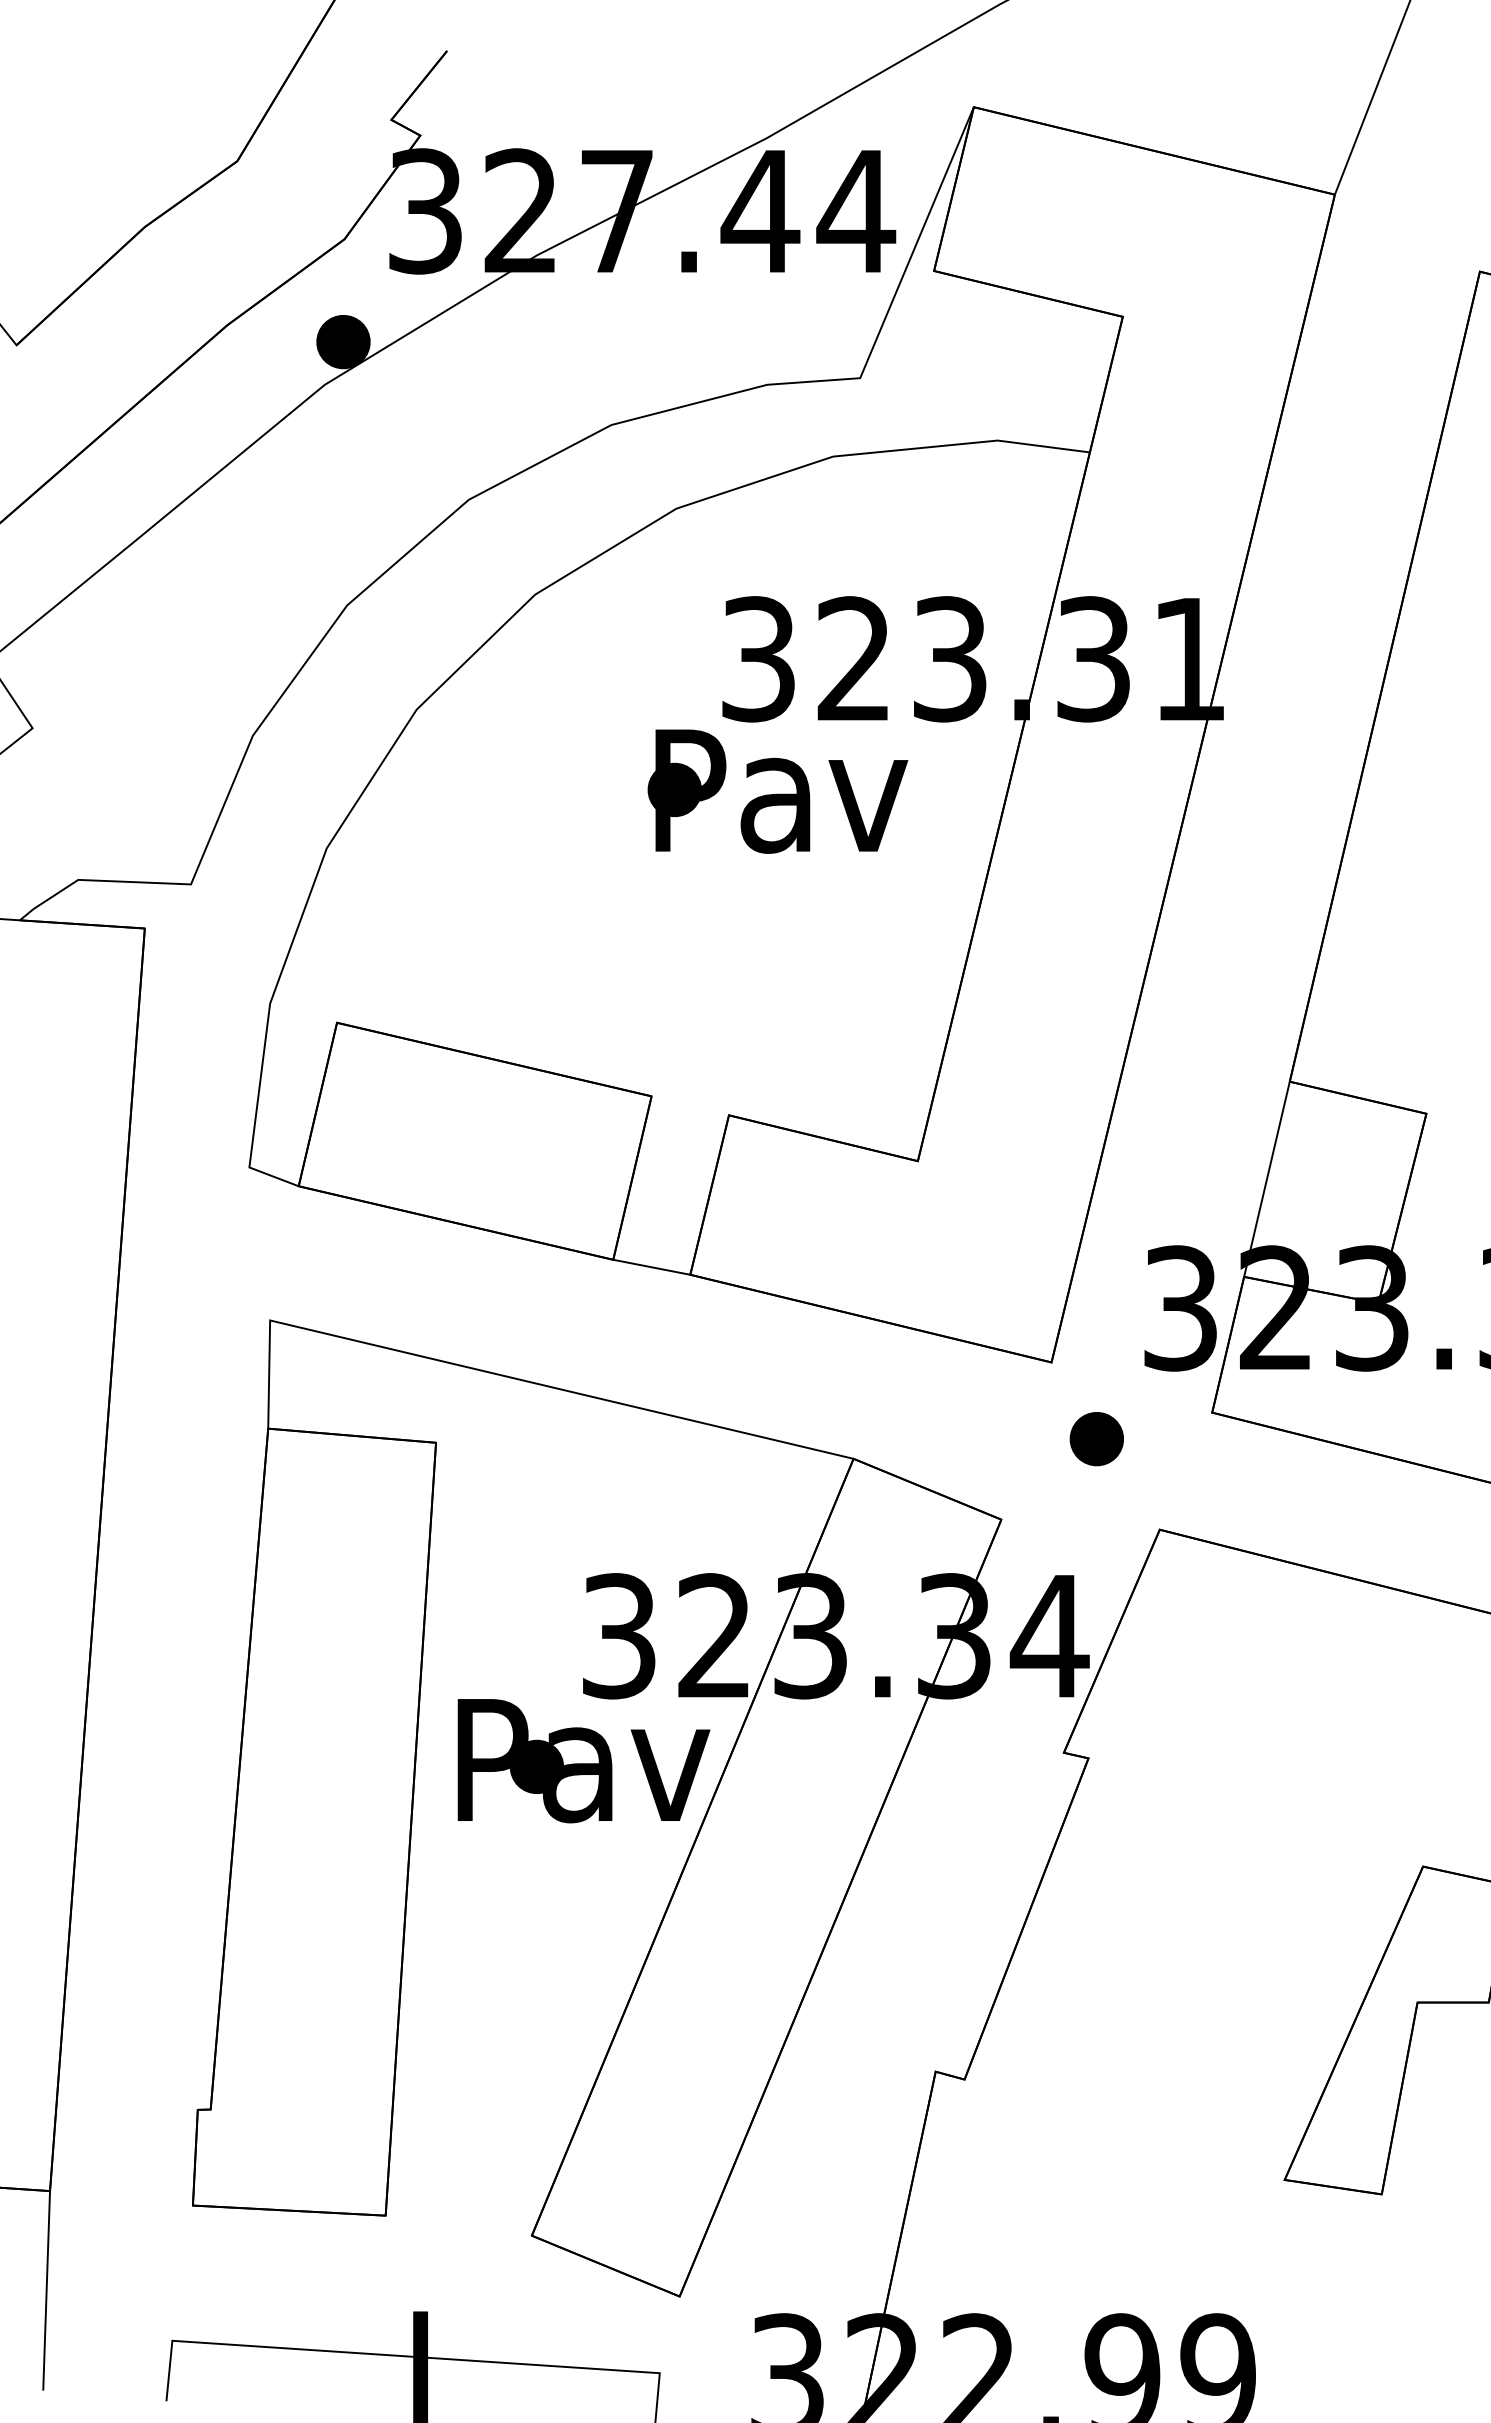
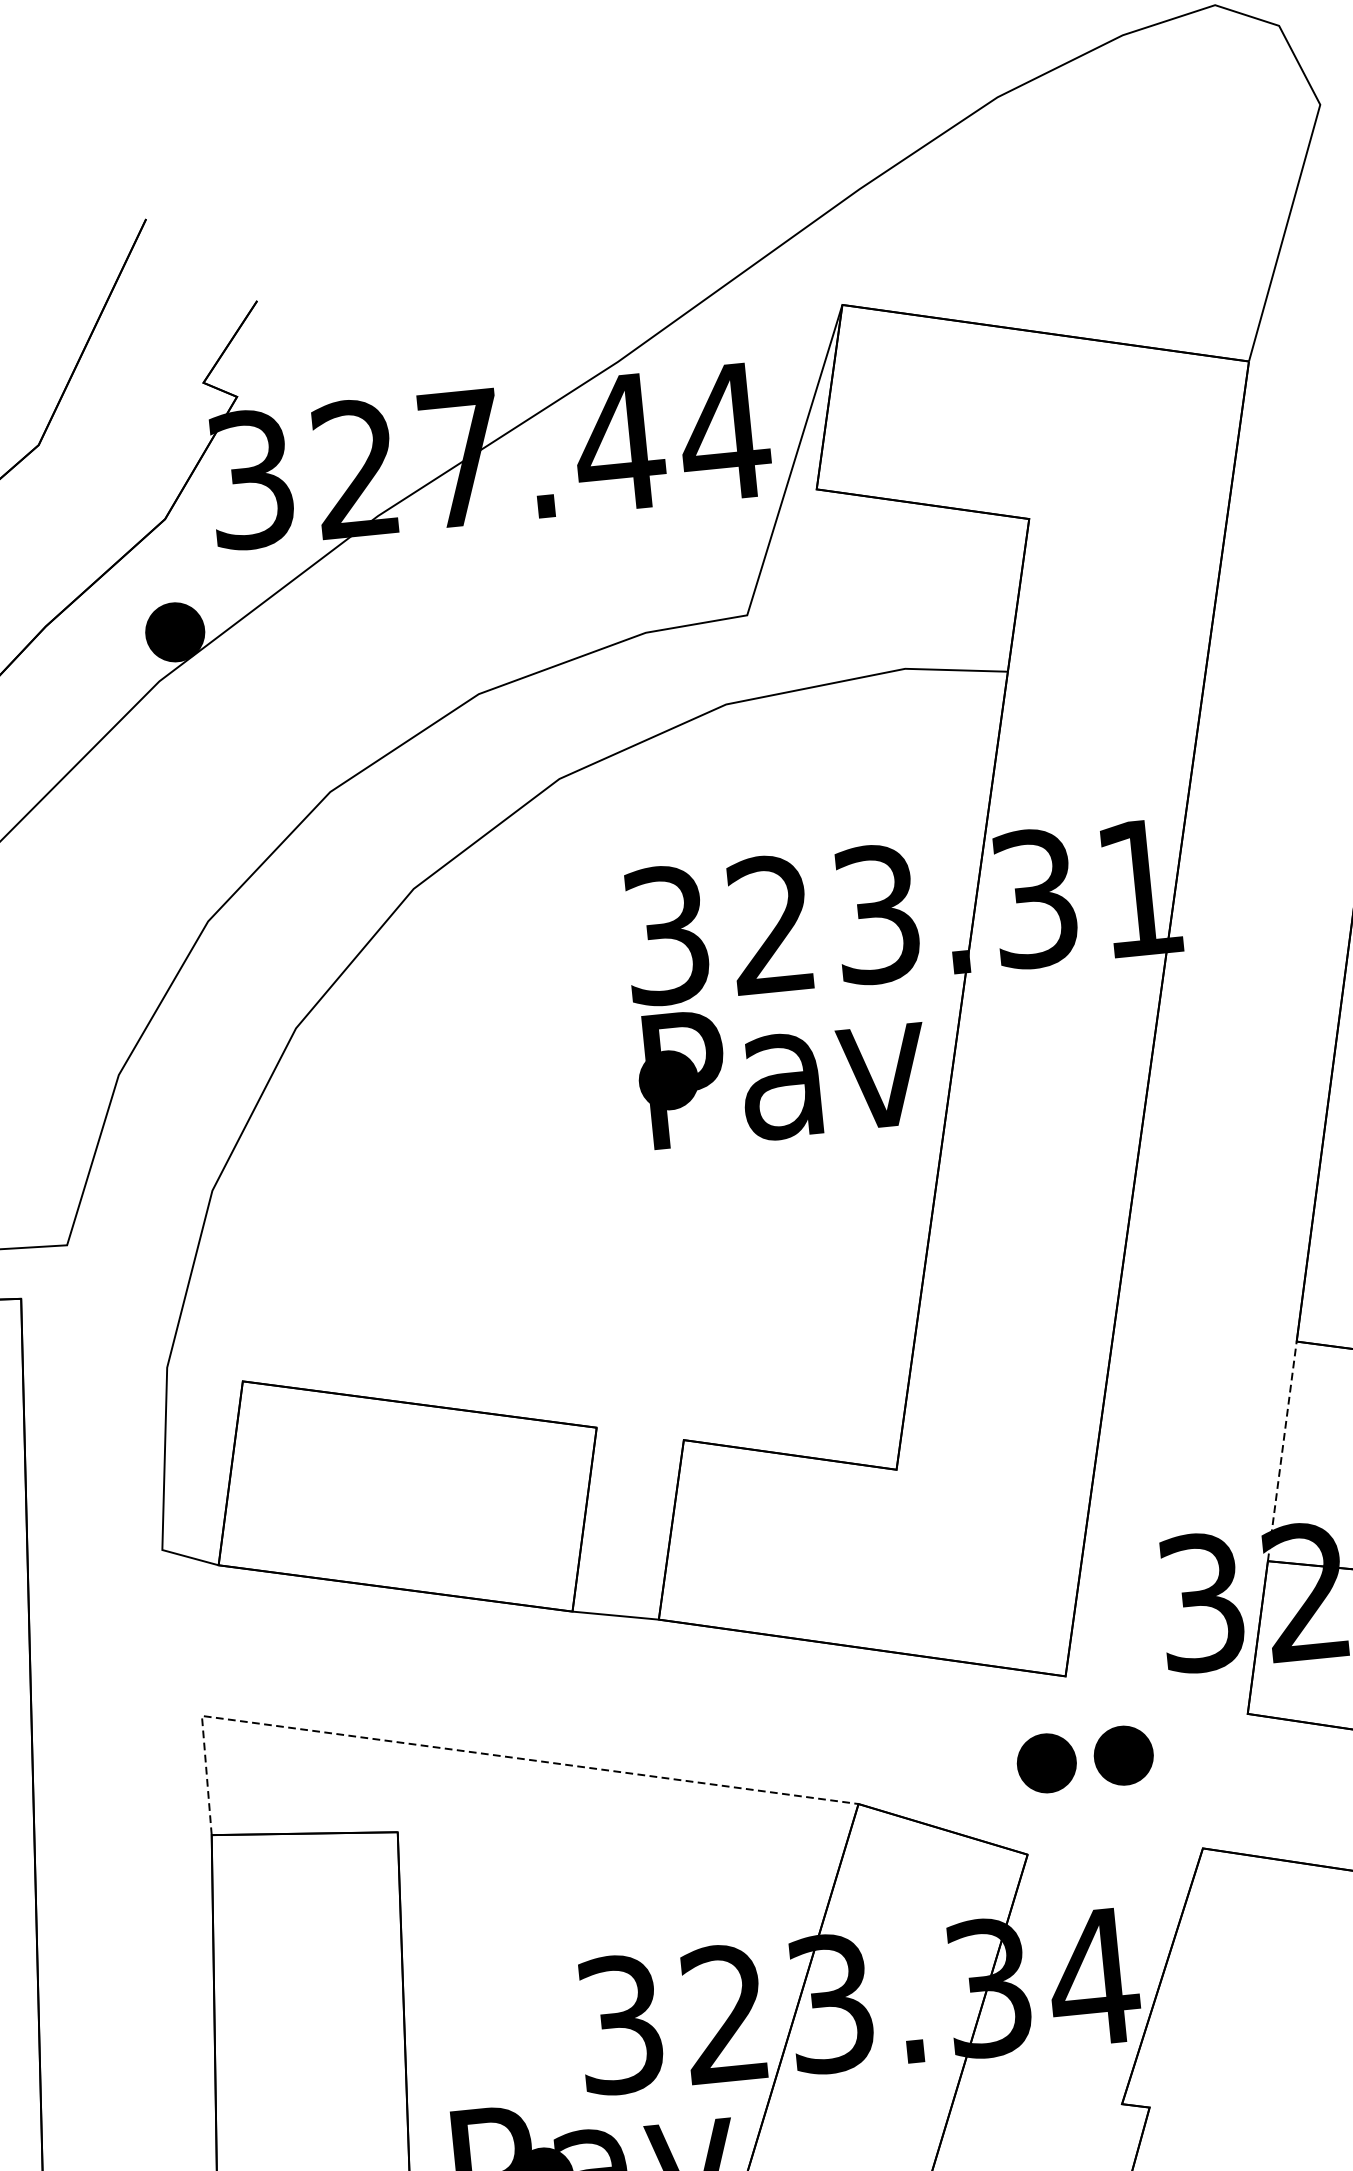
text: (777, 791) -> (781, 1070), moved
line: (1267, 1178) -> (1282, 1450), solid -> dashed
line: (508, 1376) -> (470, 1751), solid -> dashed
part: (1026, 1439) -> (1046, 1763), added

